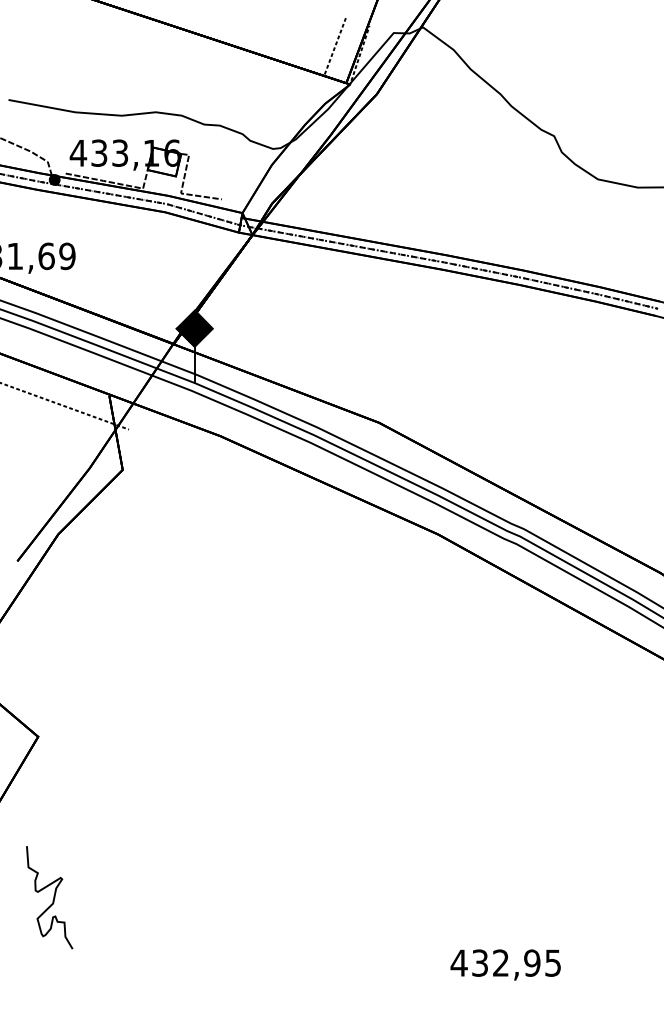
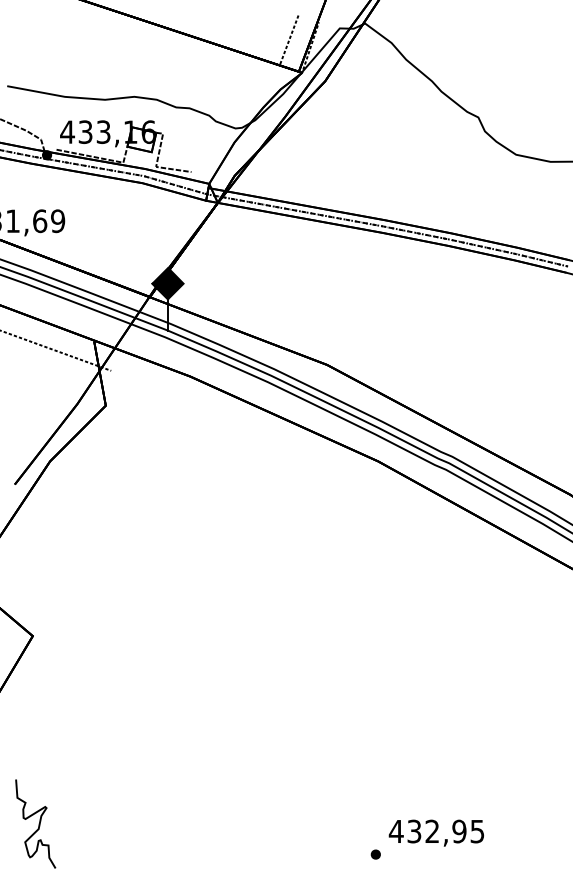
curve: (52, 897) -> (38, 823), moved
part: (435, 989) -> (375, 854), added

